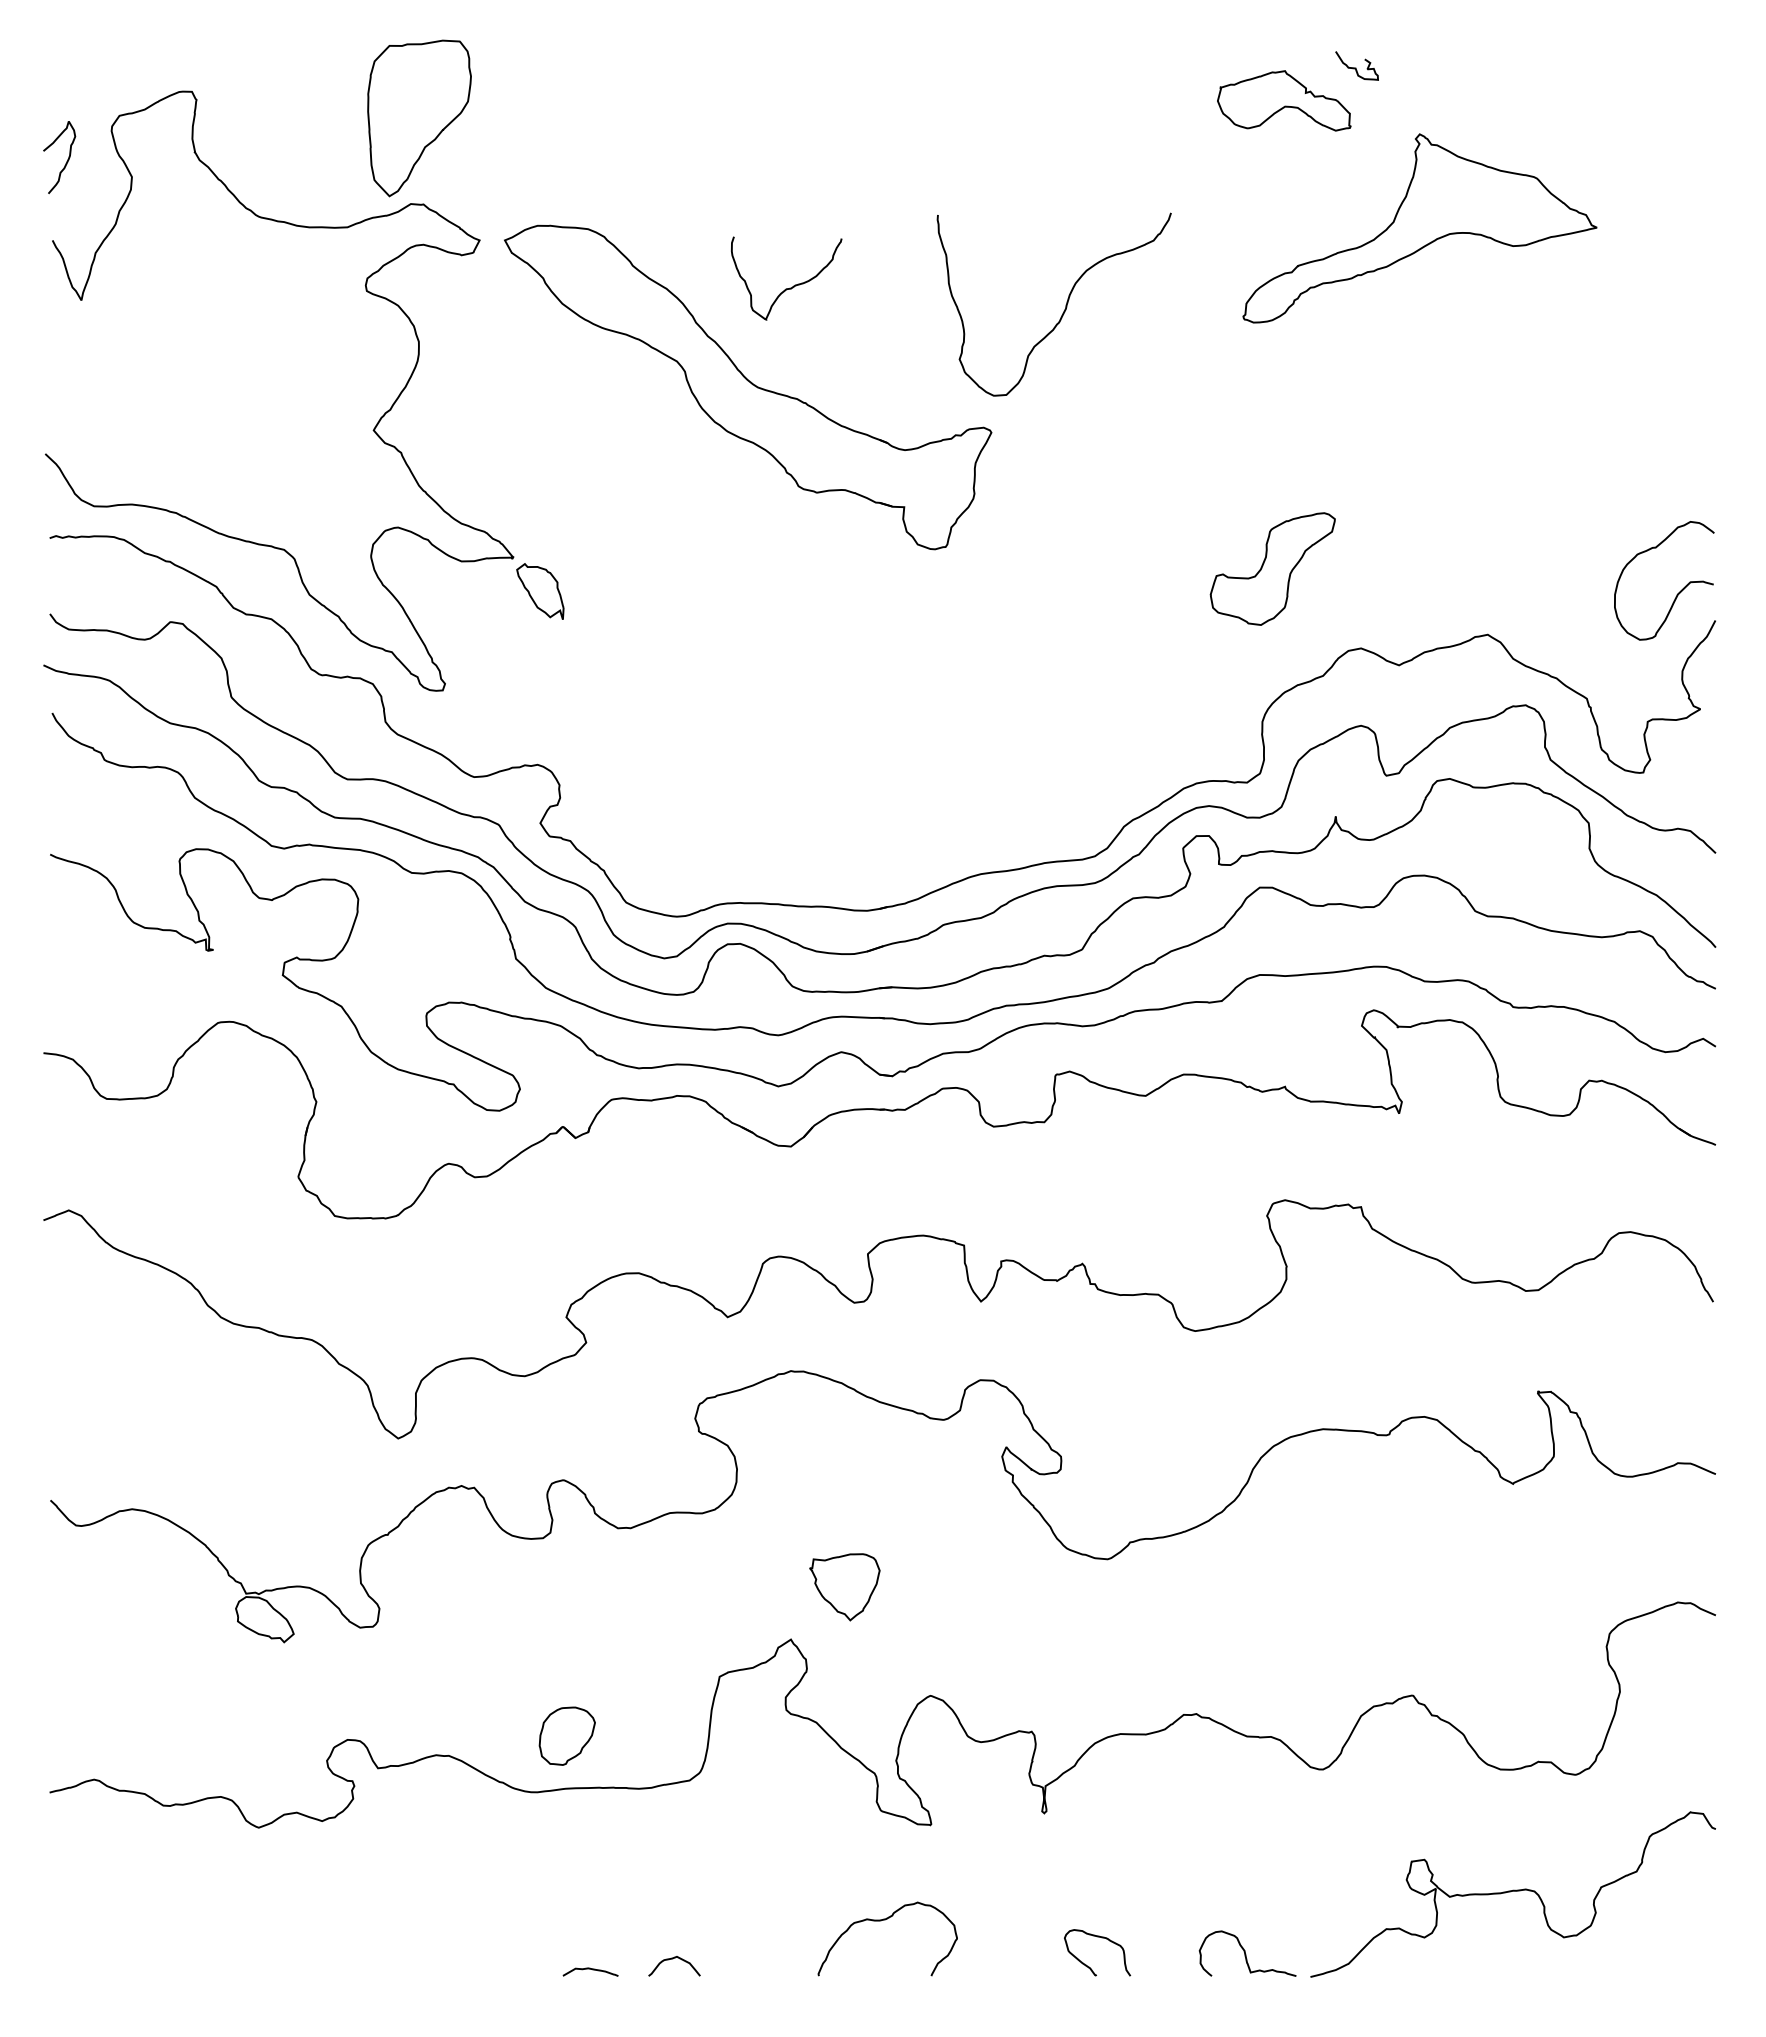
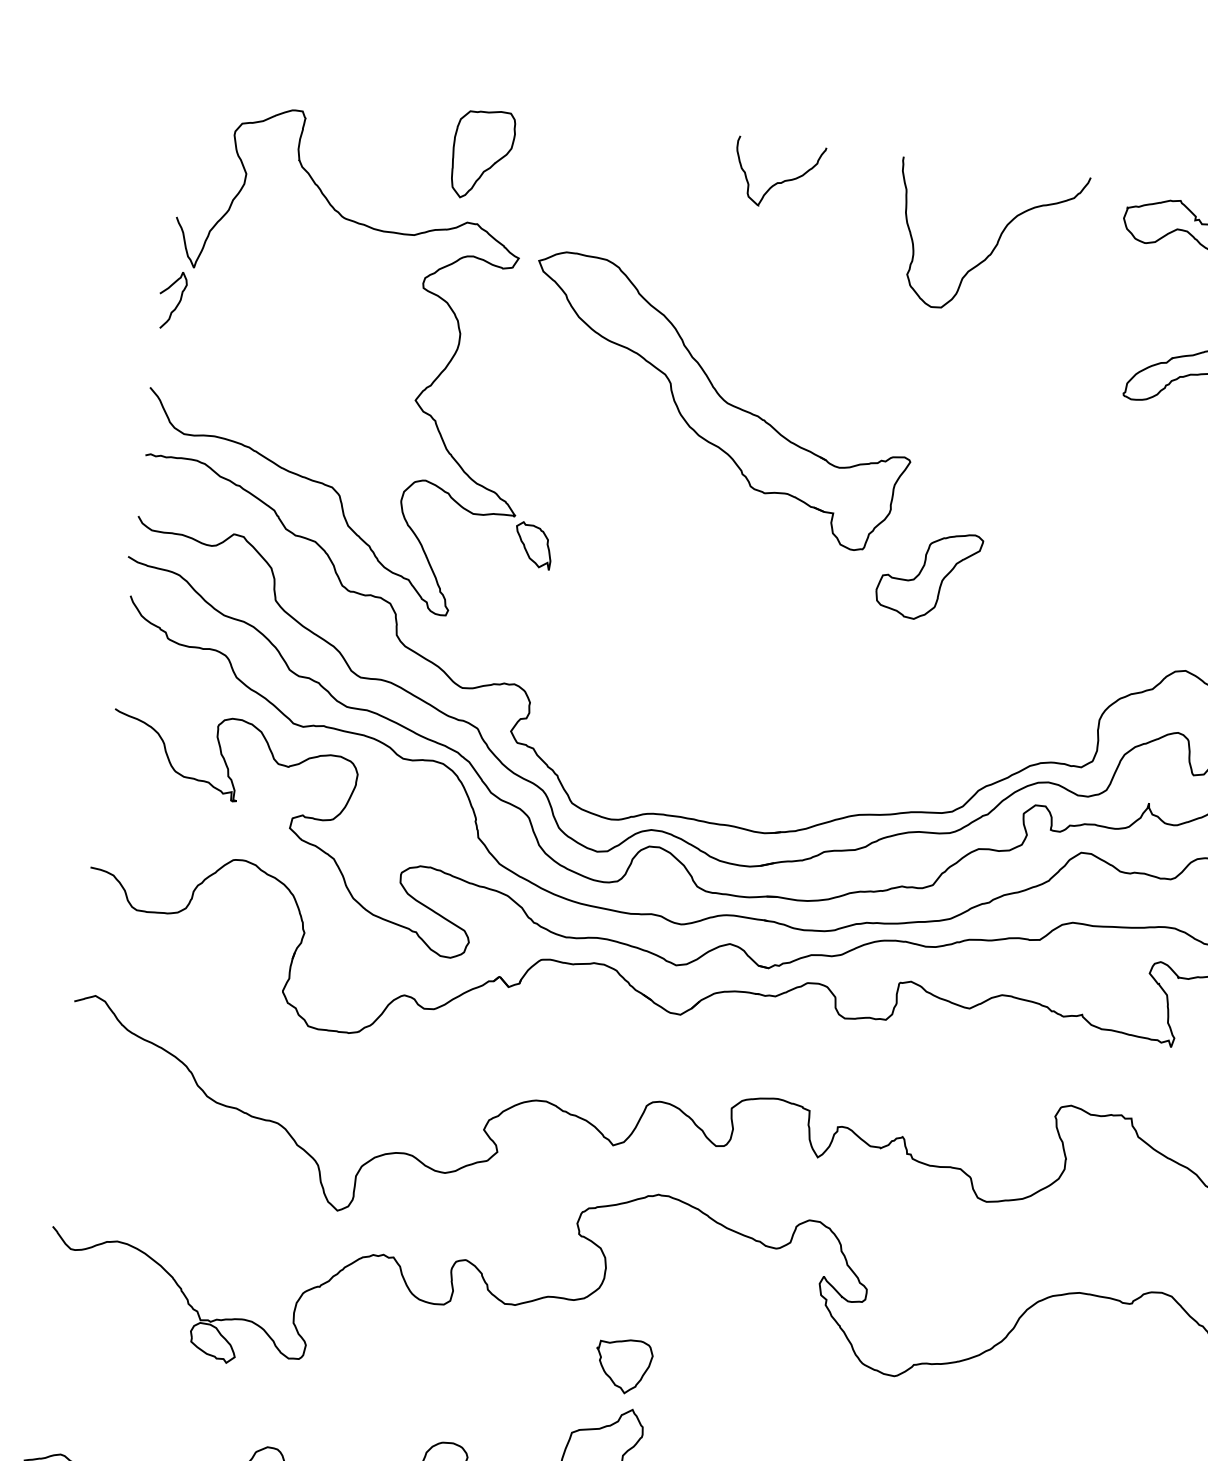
part: (419, 118) -> (482, 154), size x0.71
curve: (66, 161) -> (177, 304), moved
curve: (789, 287) -> (780, 181), moved
curve: (1065, 304) -> (997, 240), moved
part: (1272, 568) -> (928, 574), moved
part: (844, 1587) -> (622, 1366), moved

